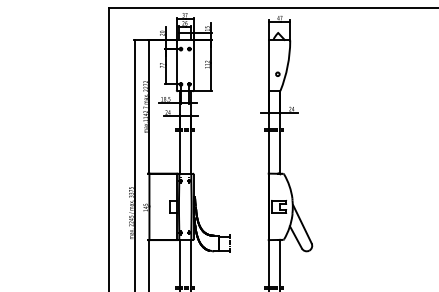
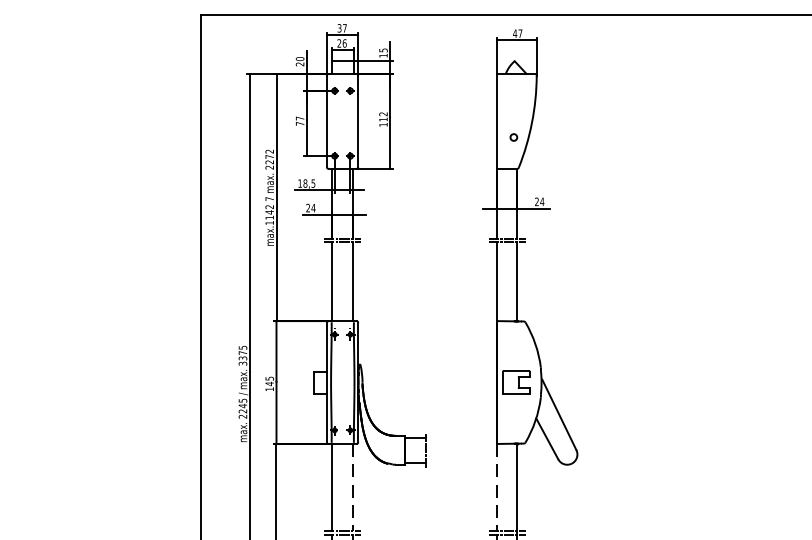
line: (190, 263) -> (352, 487), solid -> dashed
line: (268, 263) -> (496, 487), solid -> dashed

